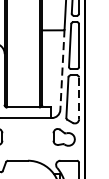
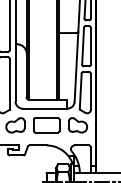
line: (62, 69) -> (76, 66), dashed -> solid
line: (78, 98) -> (90, 91), dashed -> solid
part: (27, 137) -> (46, 125), added

